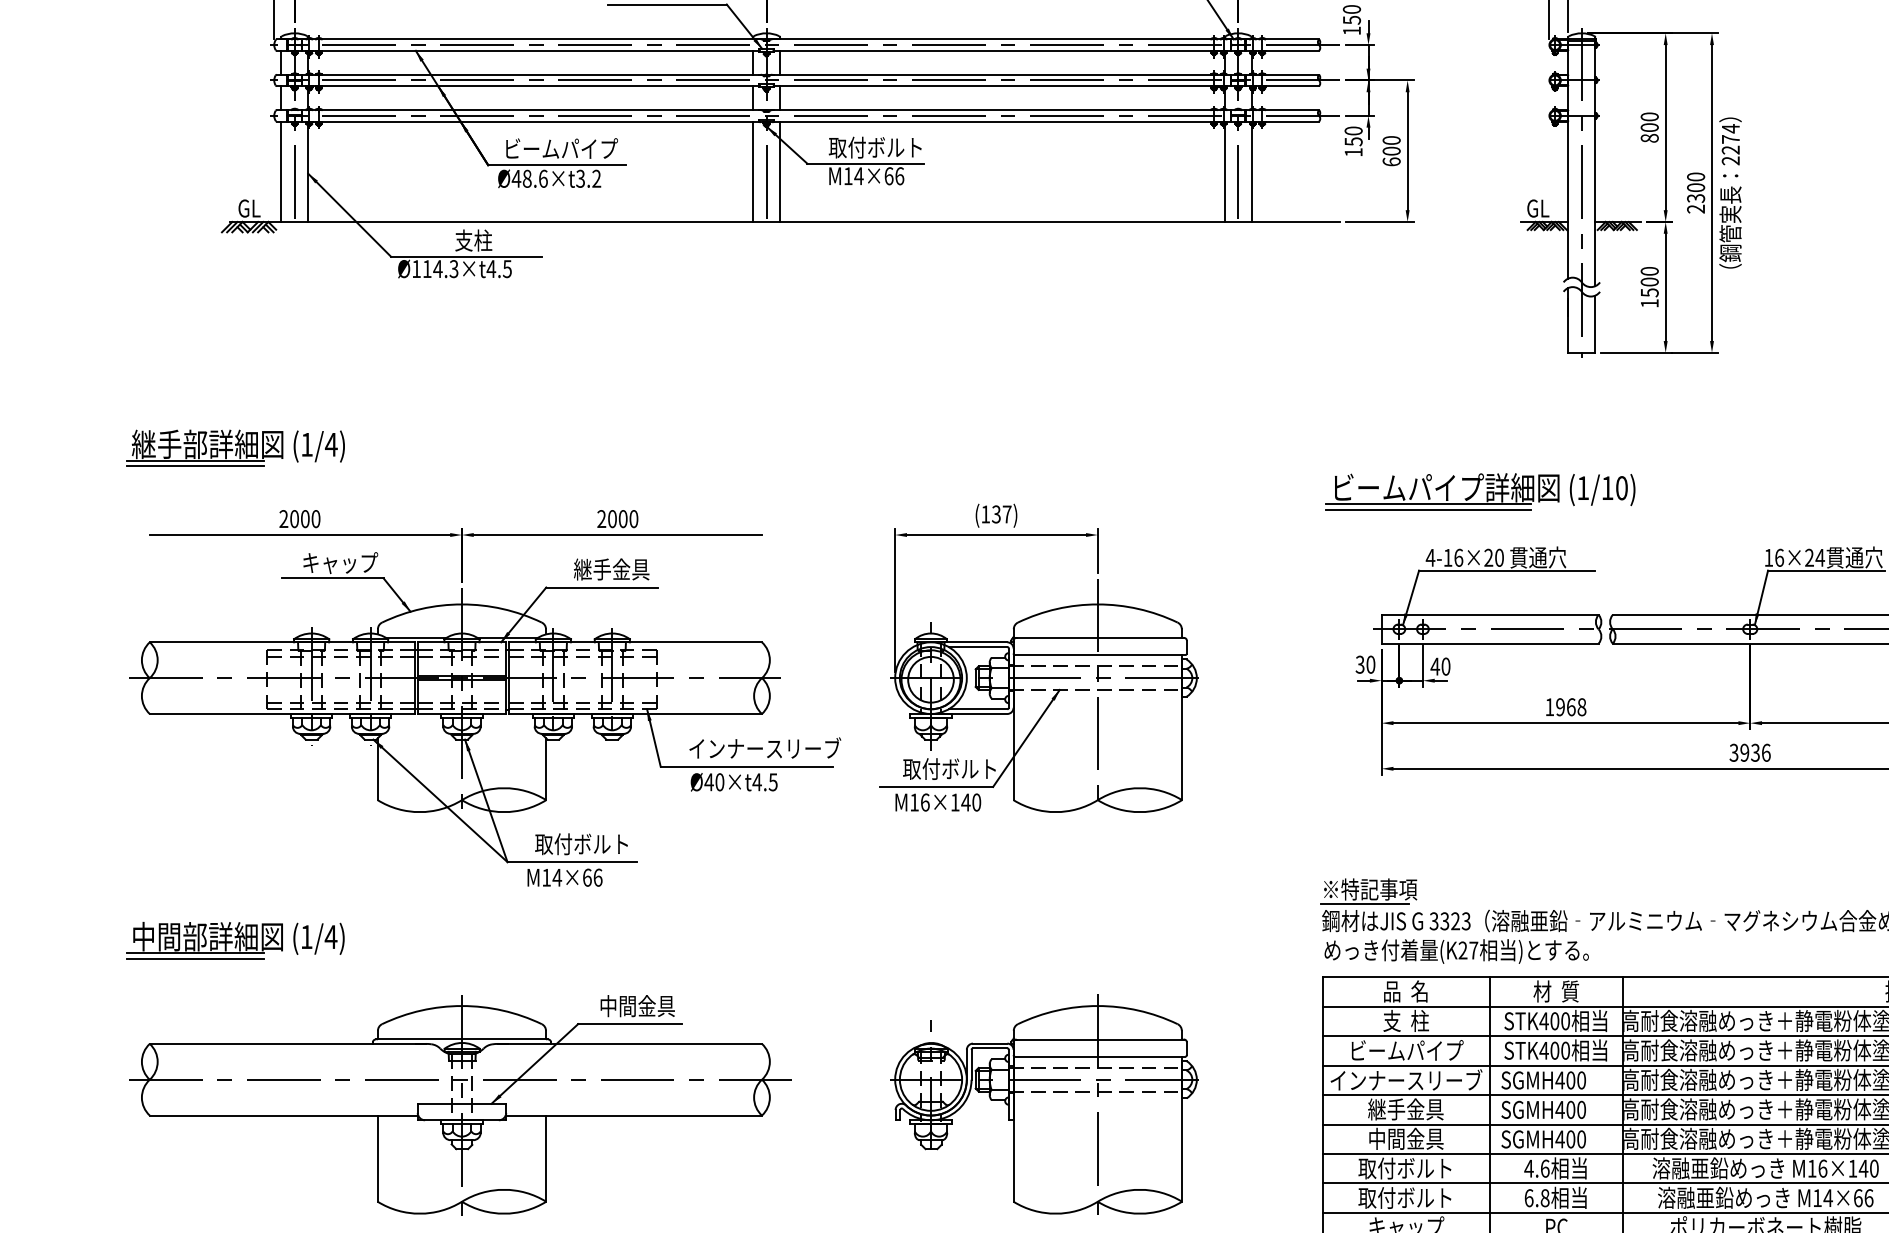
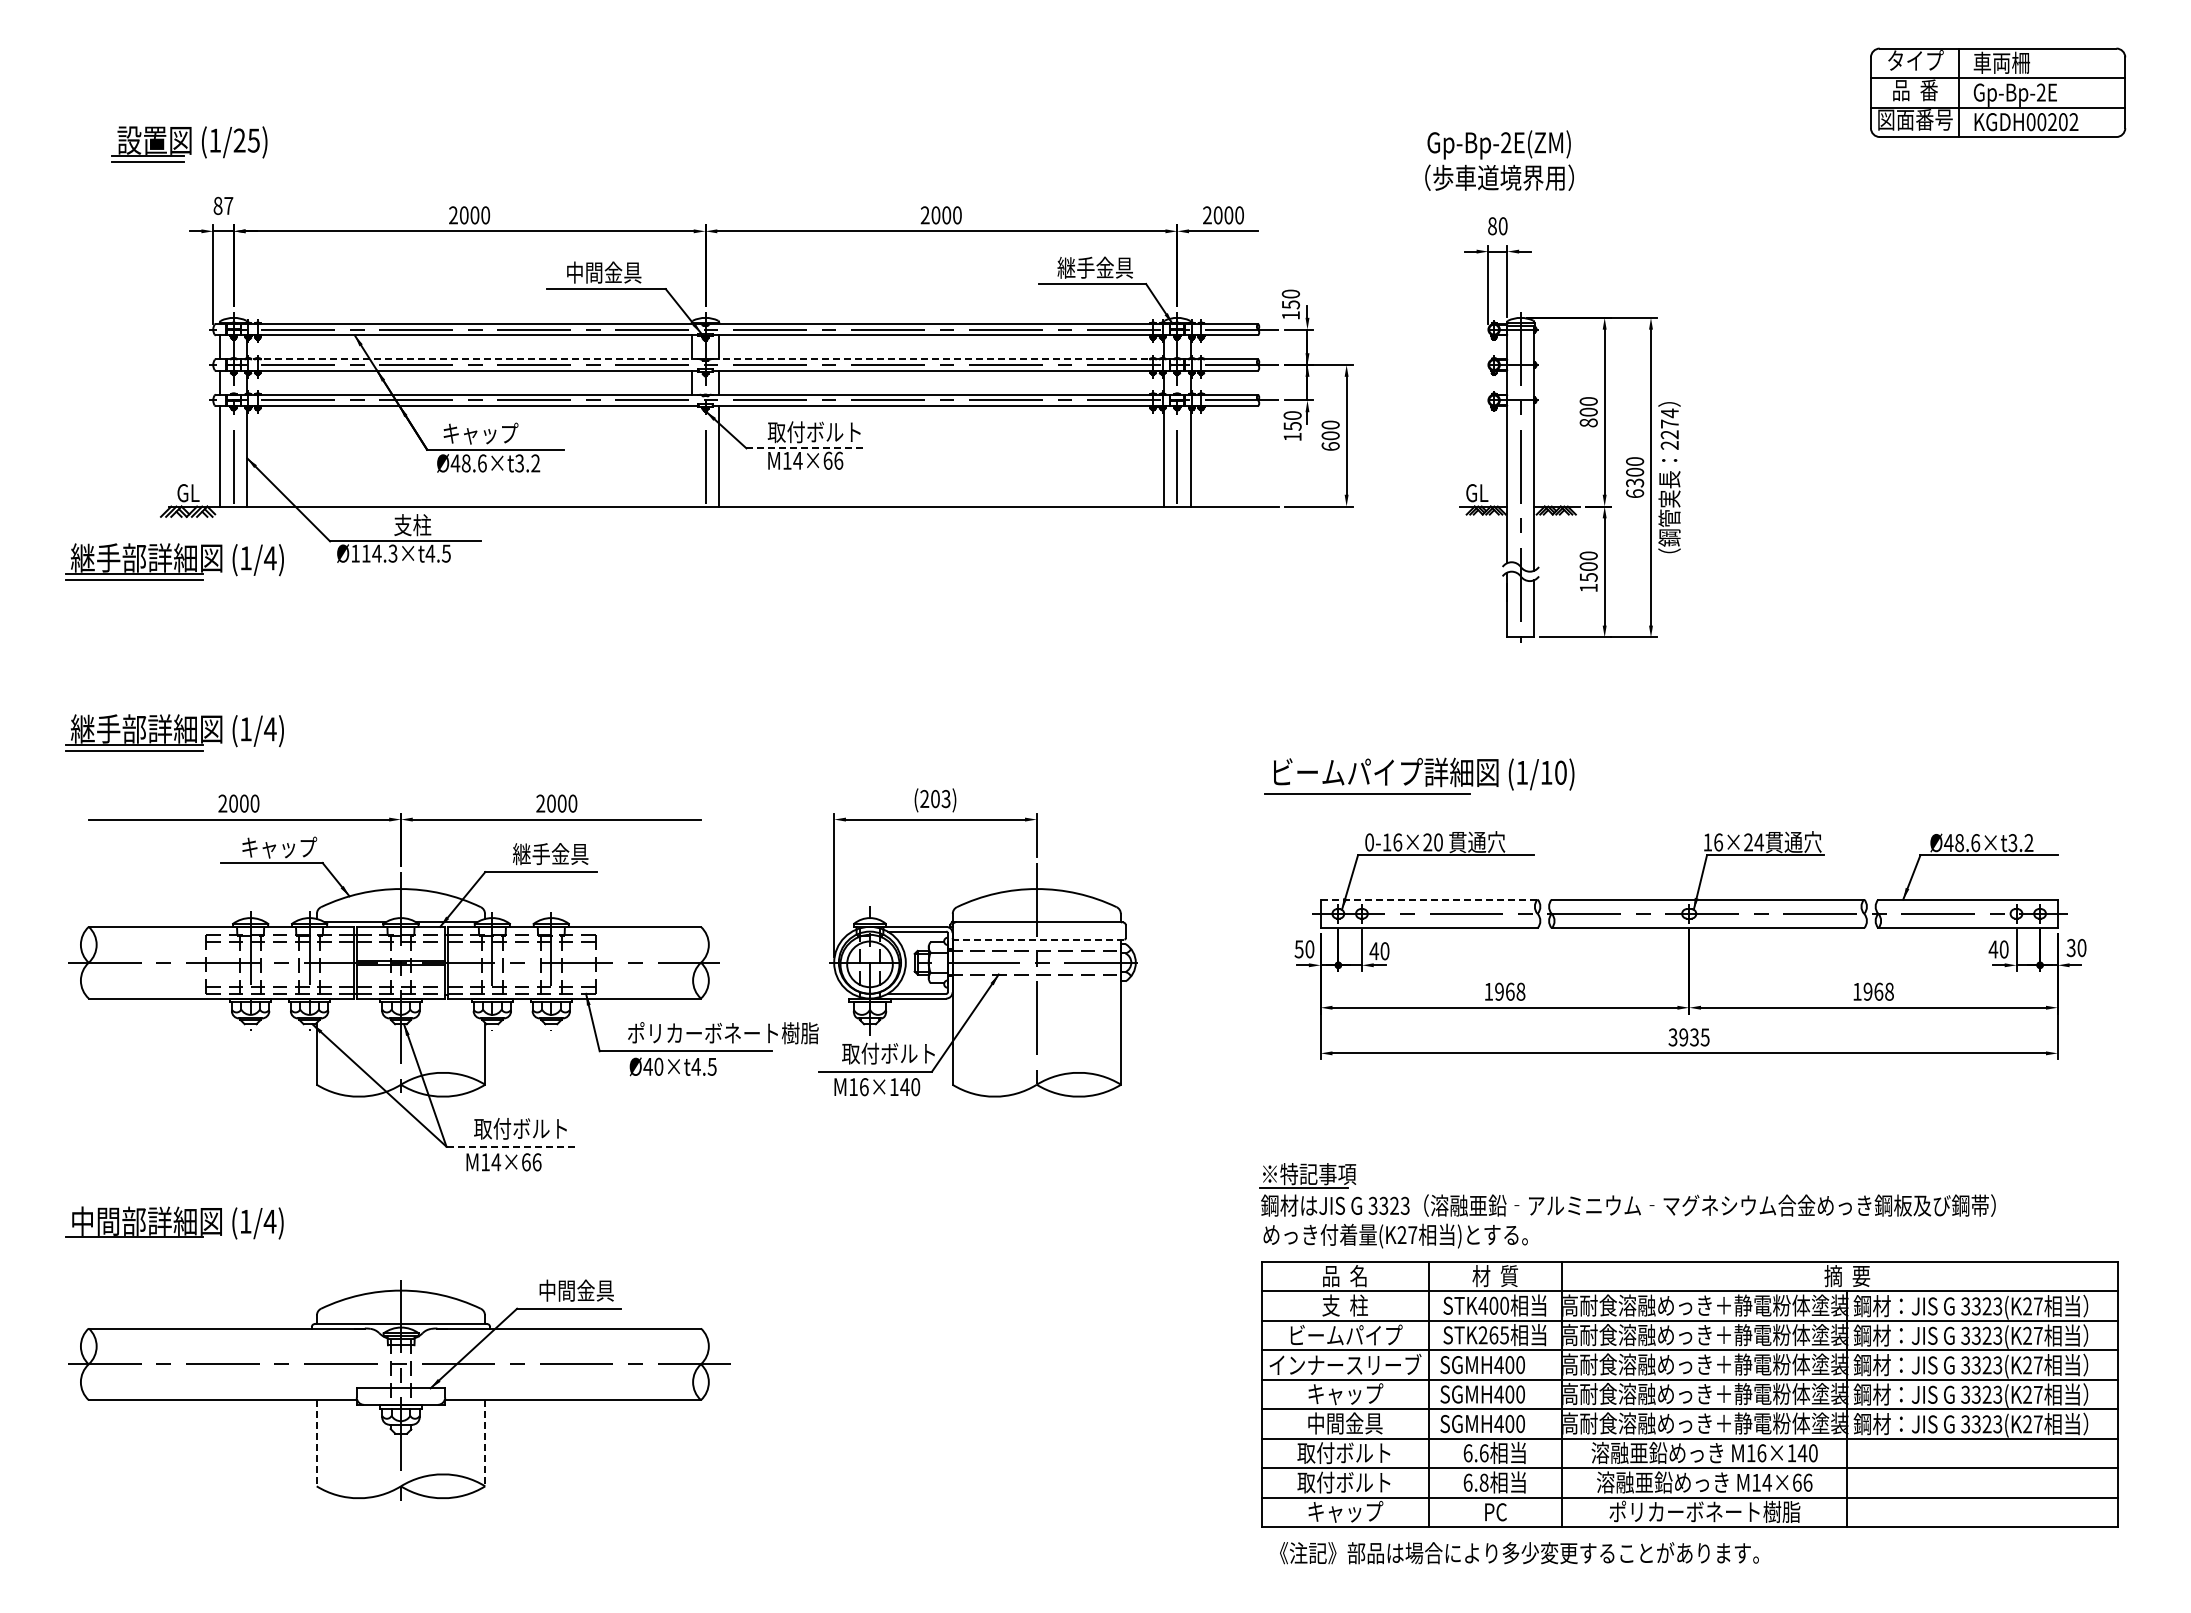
line: (531, 74) -> (470, 359), solid -> dashed
line: (1001, 74) -> (940, 359), solid -> dashed
text: (561, 148) -> (500, 433), ビームパイプ -> キャップ
line: (866, 163) -> (805, 448), solid -> dashed
line: (753, 171) -> (692, 456), removed
text: (1696, 208) -> (1635, 493), 2300 -> 6300
part: (235, 276) -> (174, 561), added
line: (1428, 503) -> (1367, 788), removed
text: (996, 514) -> (935, 799), (137) -> (203)
text: (1430, 557) -> (1369, 842), 4-16×20 -> 0-16×20
line: (1490, 614) -> (1429, 899), solid -> dashed
line: (1099, 654) -> (1038, 939), solid -> dashed
text: (1360, 663) -> (1299, 948), 30 -> 50
text: (784, 748) -> (723, 1033), インナースリーブ -> ポリカーボネート樹脂
text: (1765, 752) -> (1704, 1037), 3936 -> 3935
line: (572, 861) -> (511, 1146), solid -> dashed
line: (195, 958) -> (134, 1243), removed
text: (1554, 1050) -> (1493, 1335), STK400 -> STK265
part: (1044, 1104) -> (983, 1389), removed
text: (1406, 1108) -> (1345, 1393), 継手金具 -> キャップ
line: (377, 1158) -> (316, 1443), solid -> dashed
line: (546, 1158) -> (485, 1443), solid -> dashed
text: (1528, 1168) -> (1467, 1453), 4.6 -> 6.6

